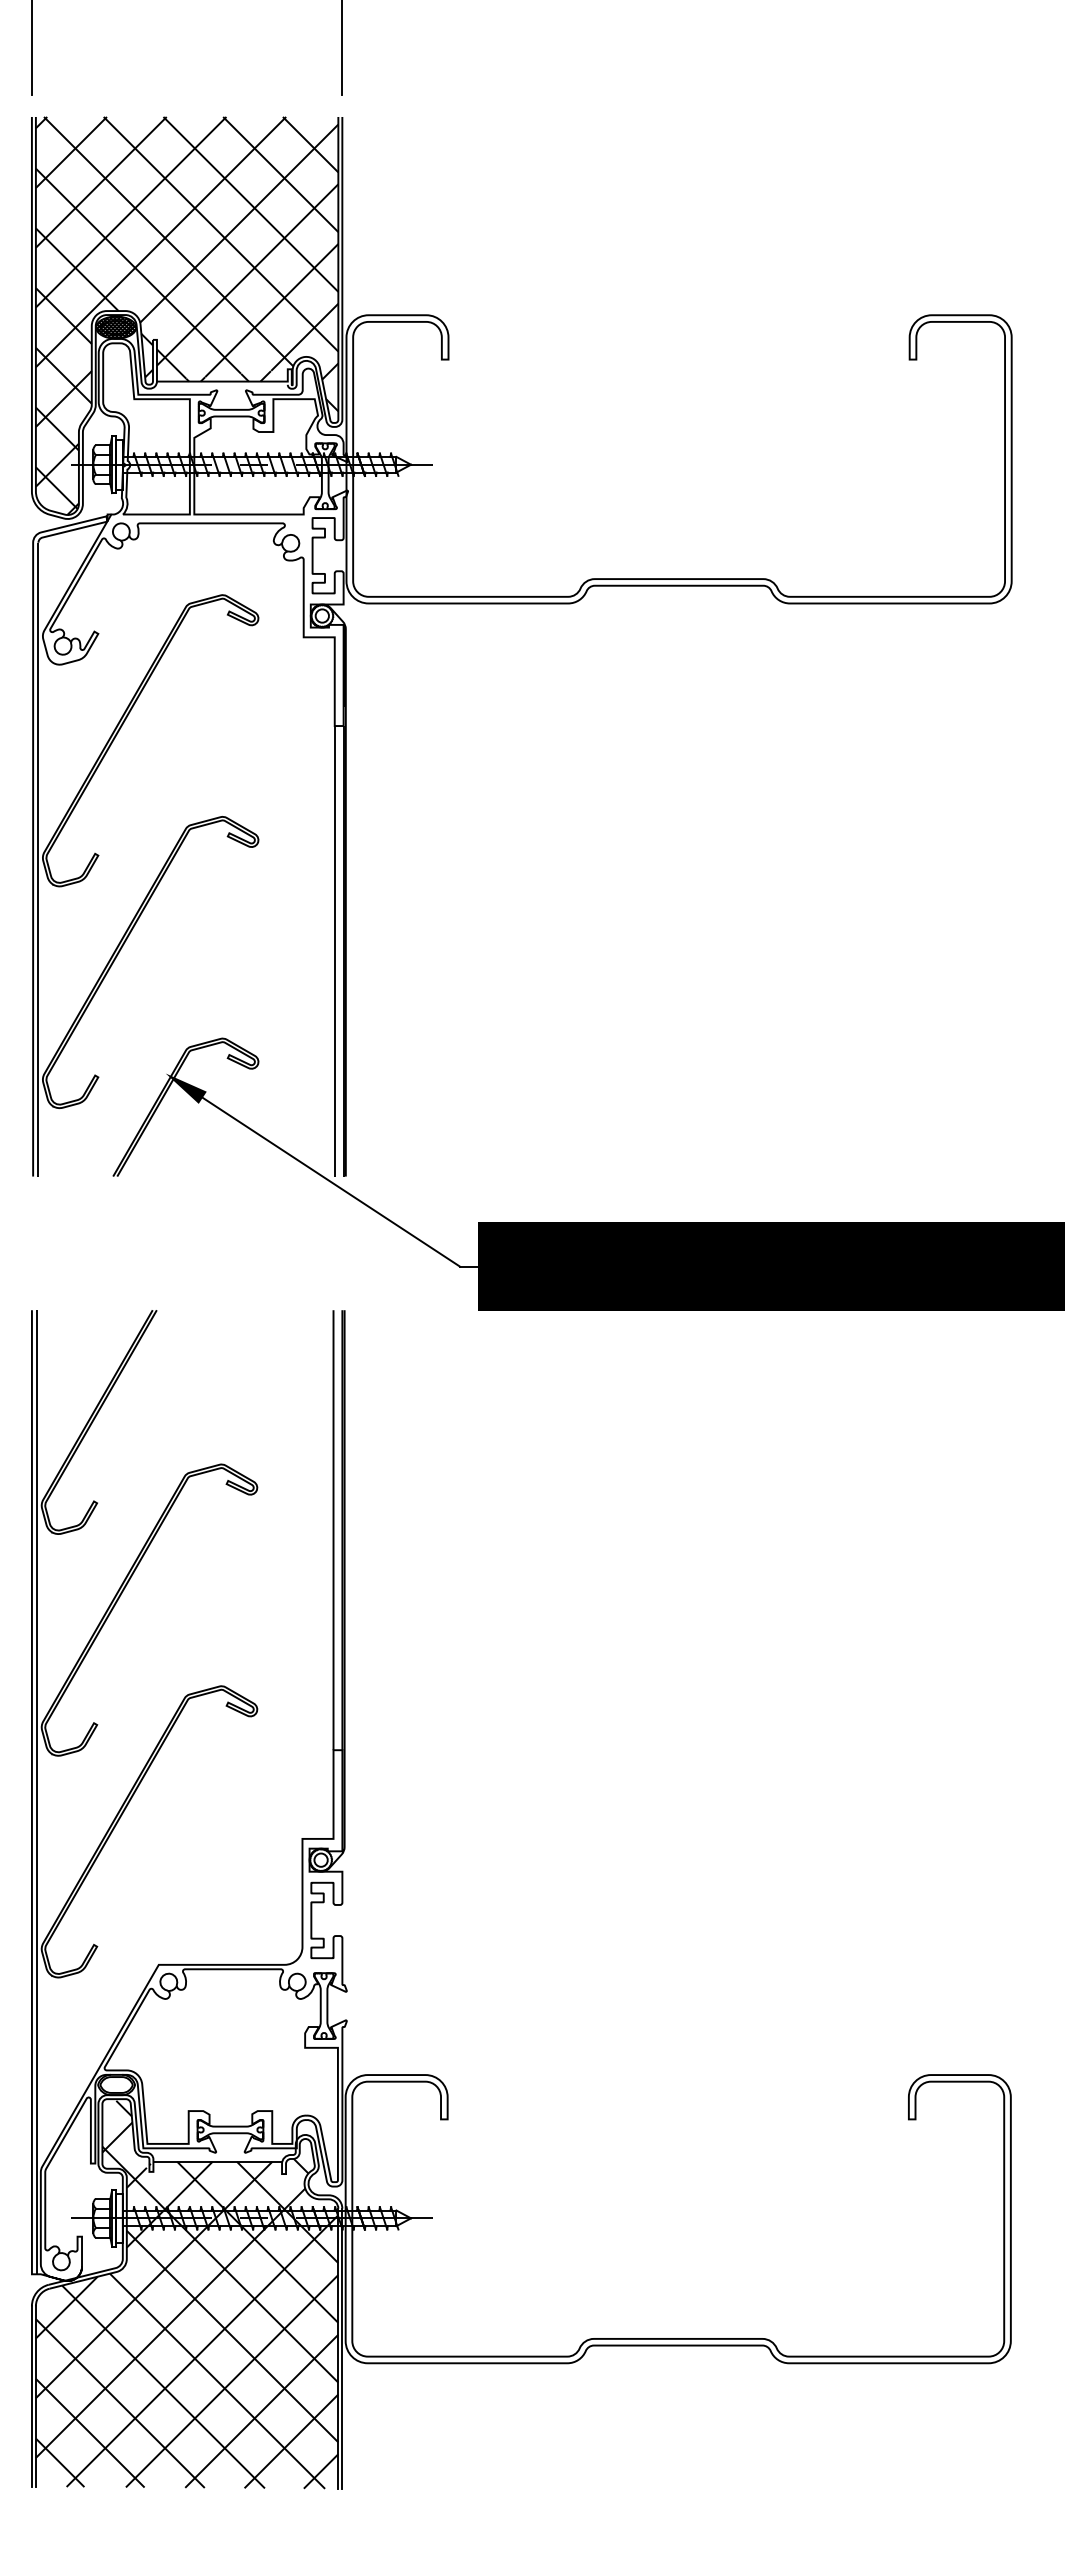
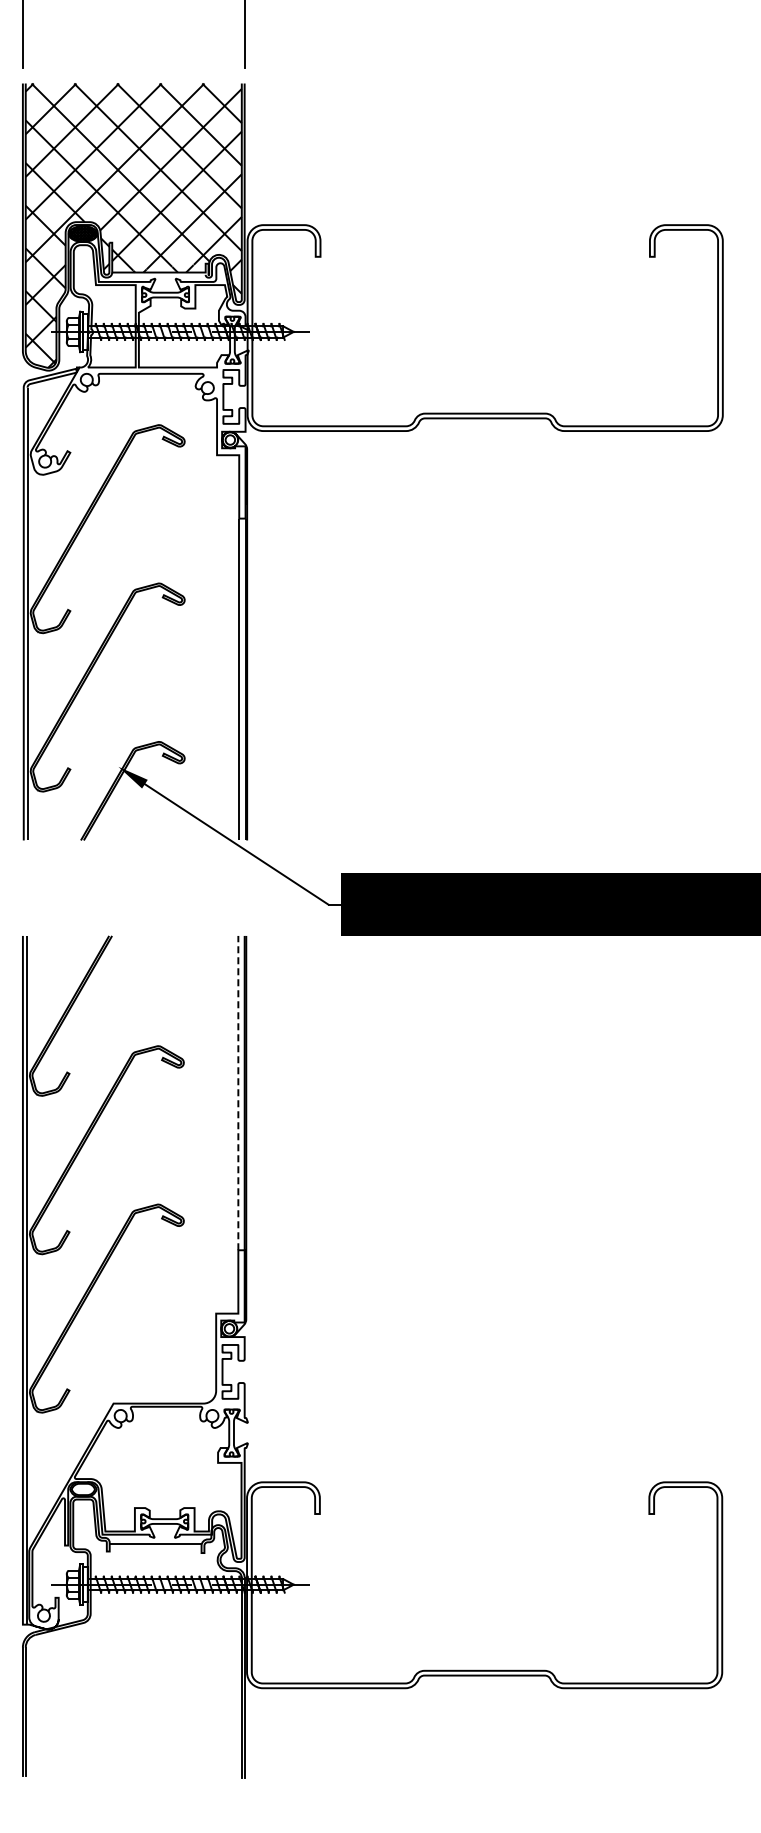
line: (333, 1529) -> (238, 1092), solid -> dashed
hatch: (186, 2293) -> (133, 1638), removed

